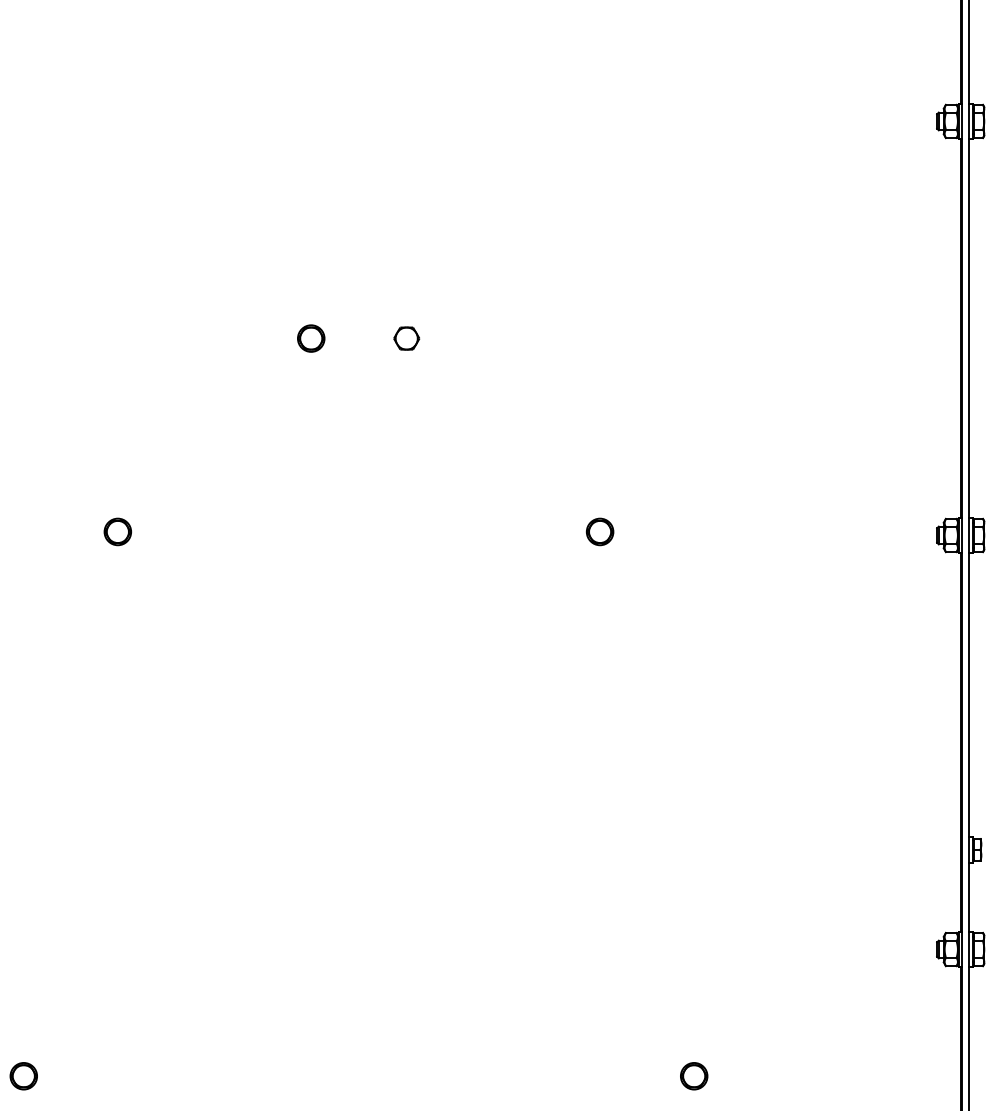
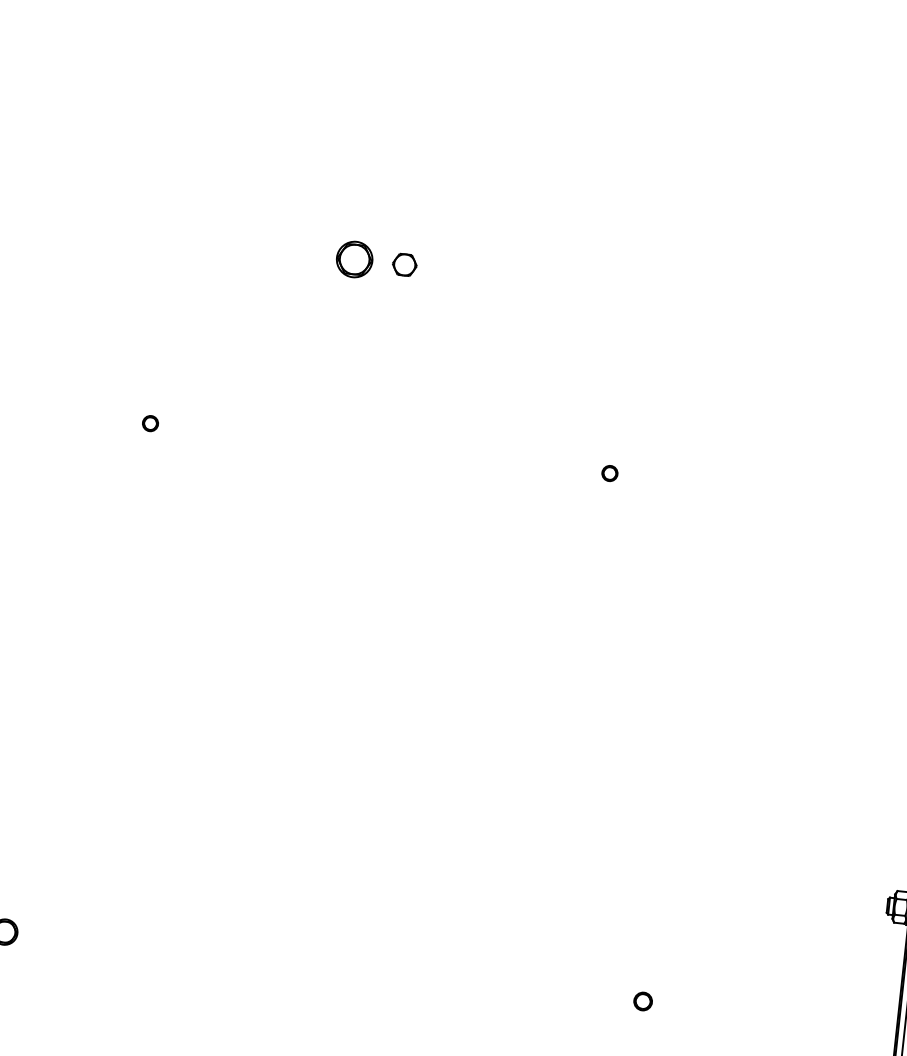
part: (311, 338) -> (355, 259), size x1.4
part: (406, 338) -> (404, 264), moved
part: (117, 531) -> (150, 423), size x0.6
part: (600, 531) -> (610, 473), size x0.6
part: (694, 1076) -> (643, 1001), size x0.7

